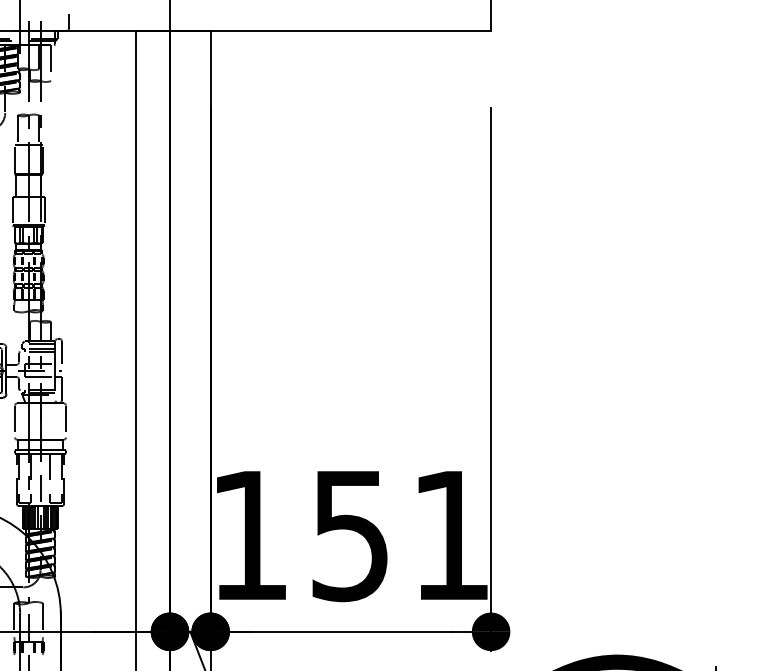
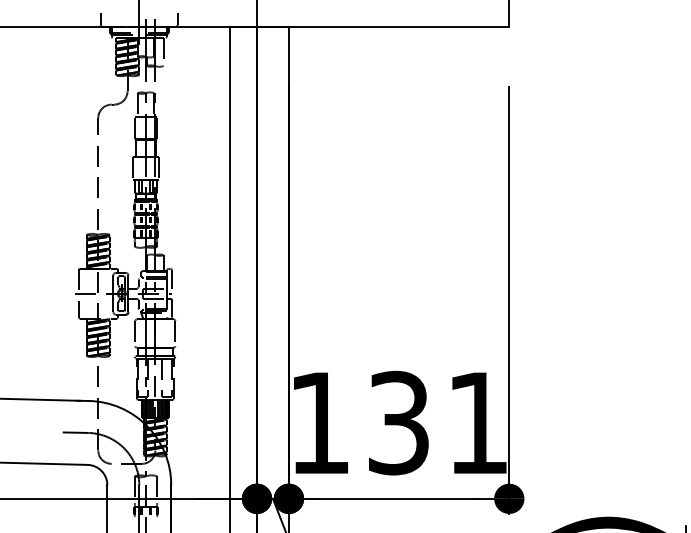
text: (350, 534) -> (398, 422), 151 -> 131

